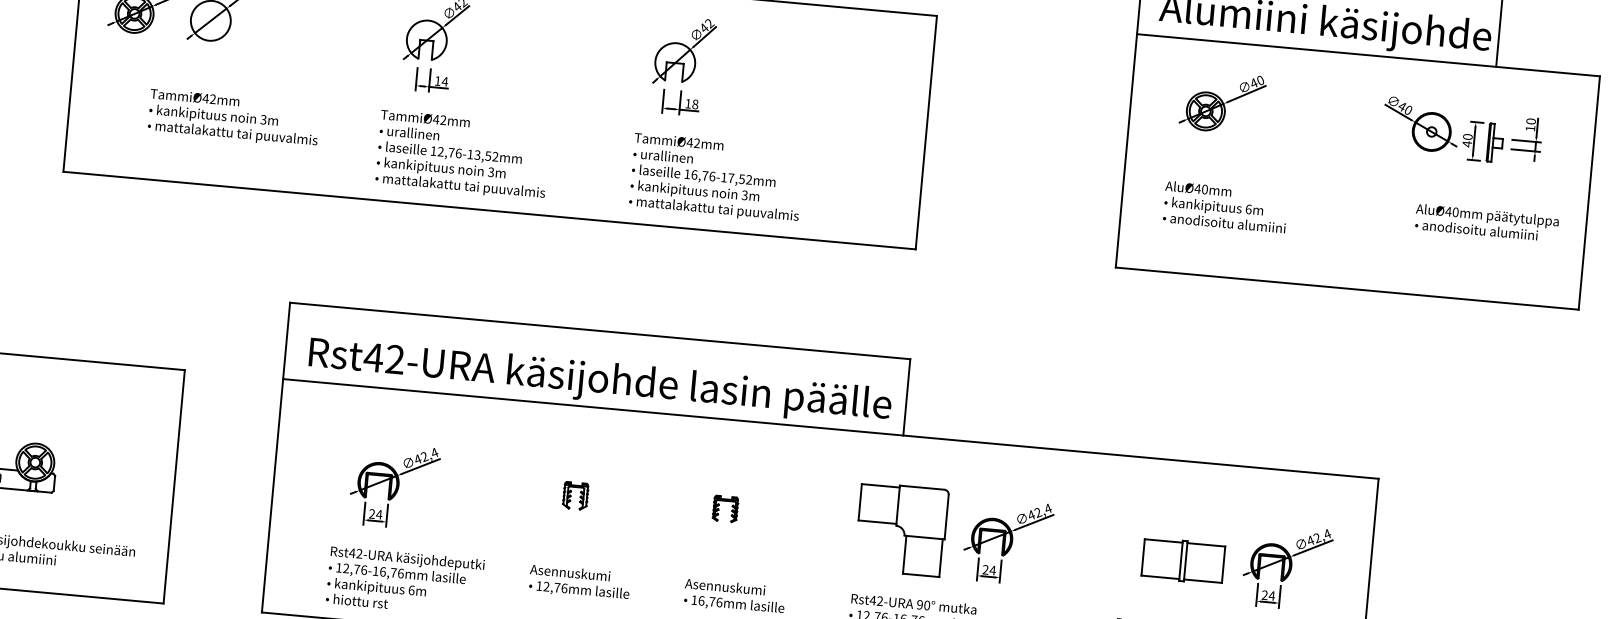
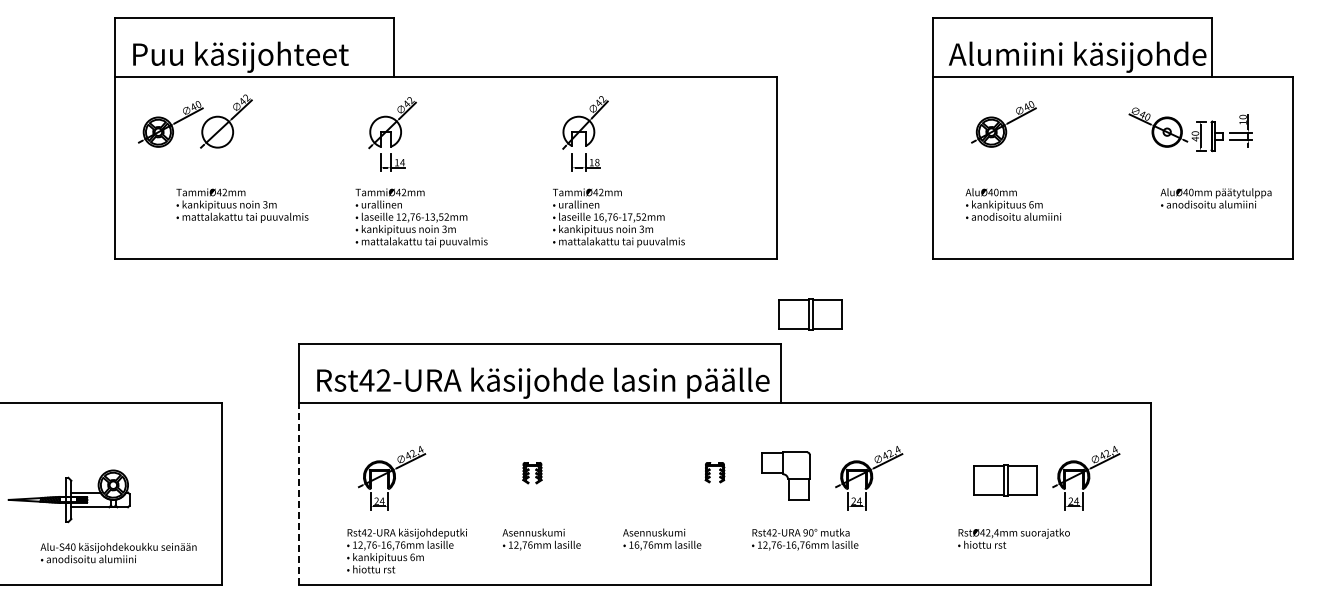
part: (951, 324) -> (810, 314), added
line: (272, 496) -> (298, 494), solid -> dashed
part: (724, 508) -> (714, 472), moved
part: (900, 528) -> (785, 475), size x0.7

